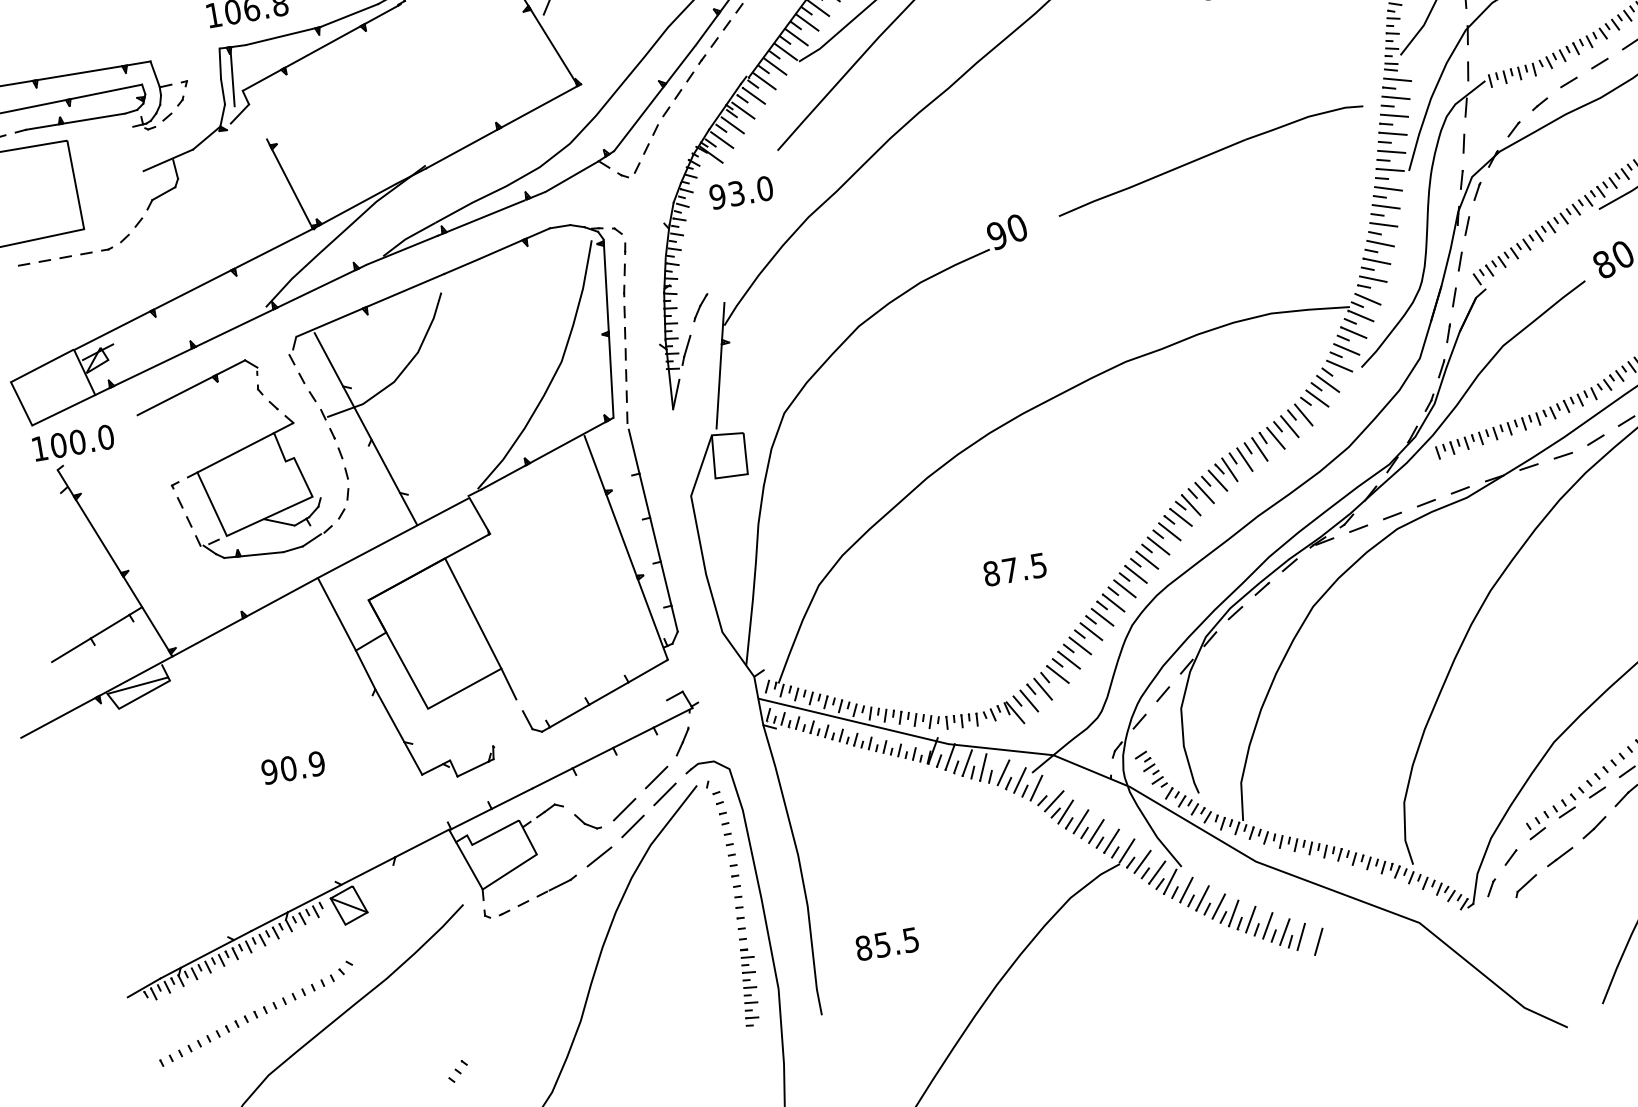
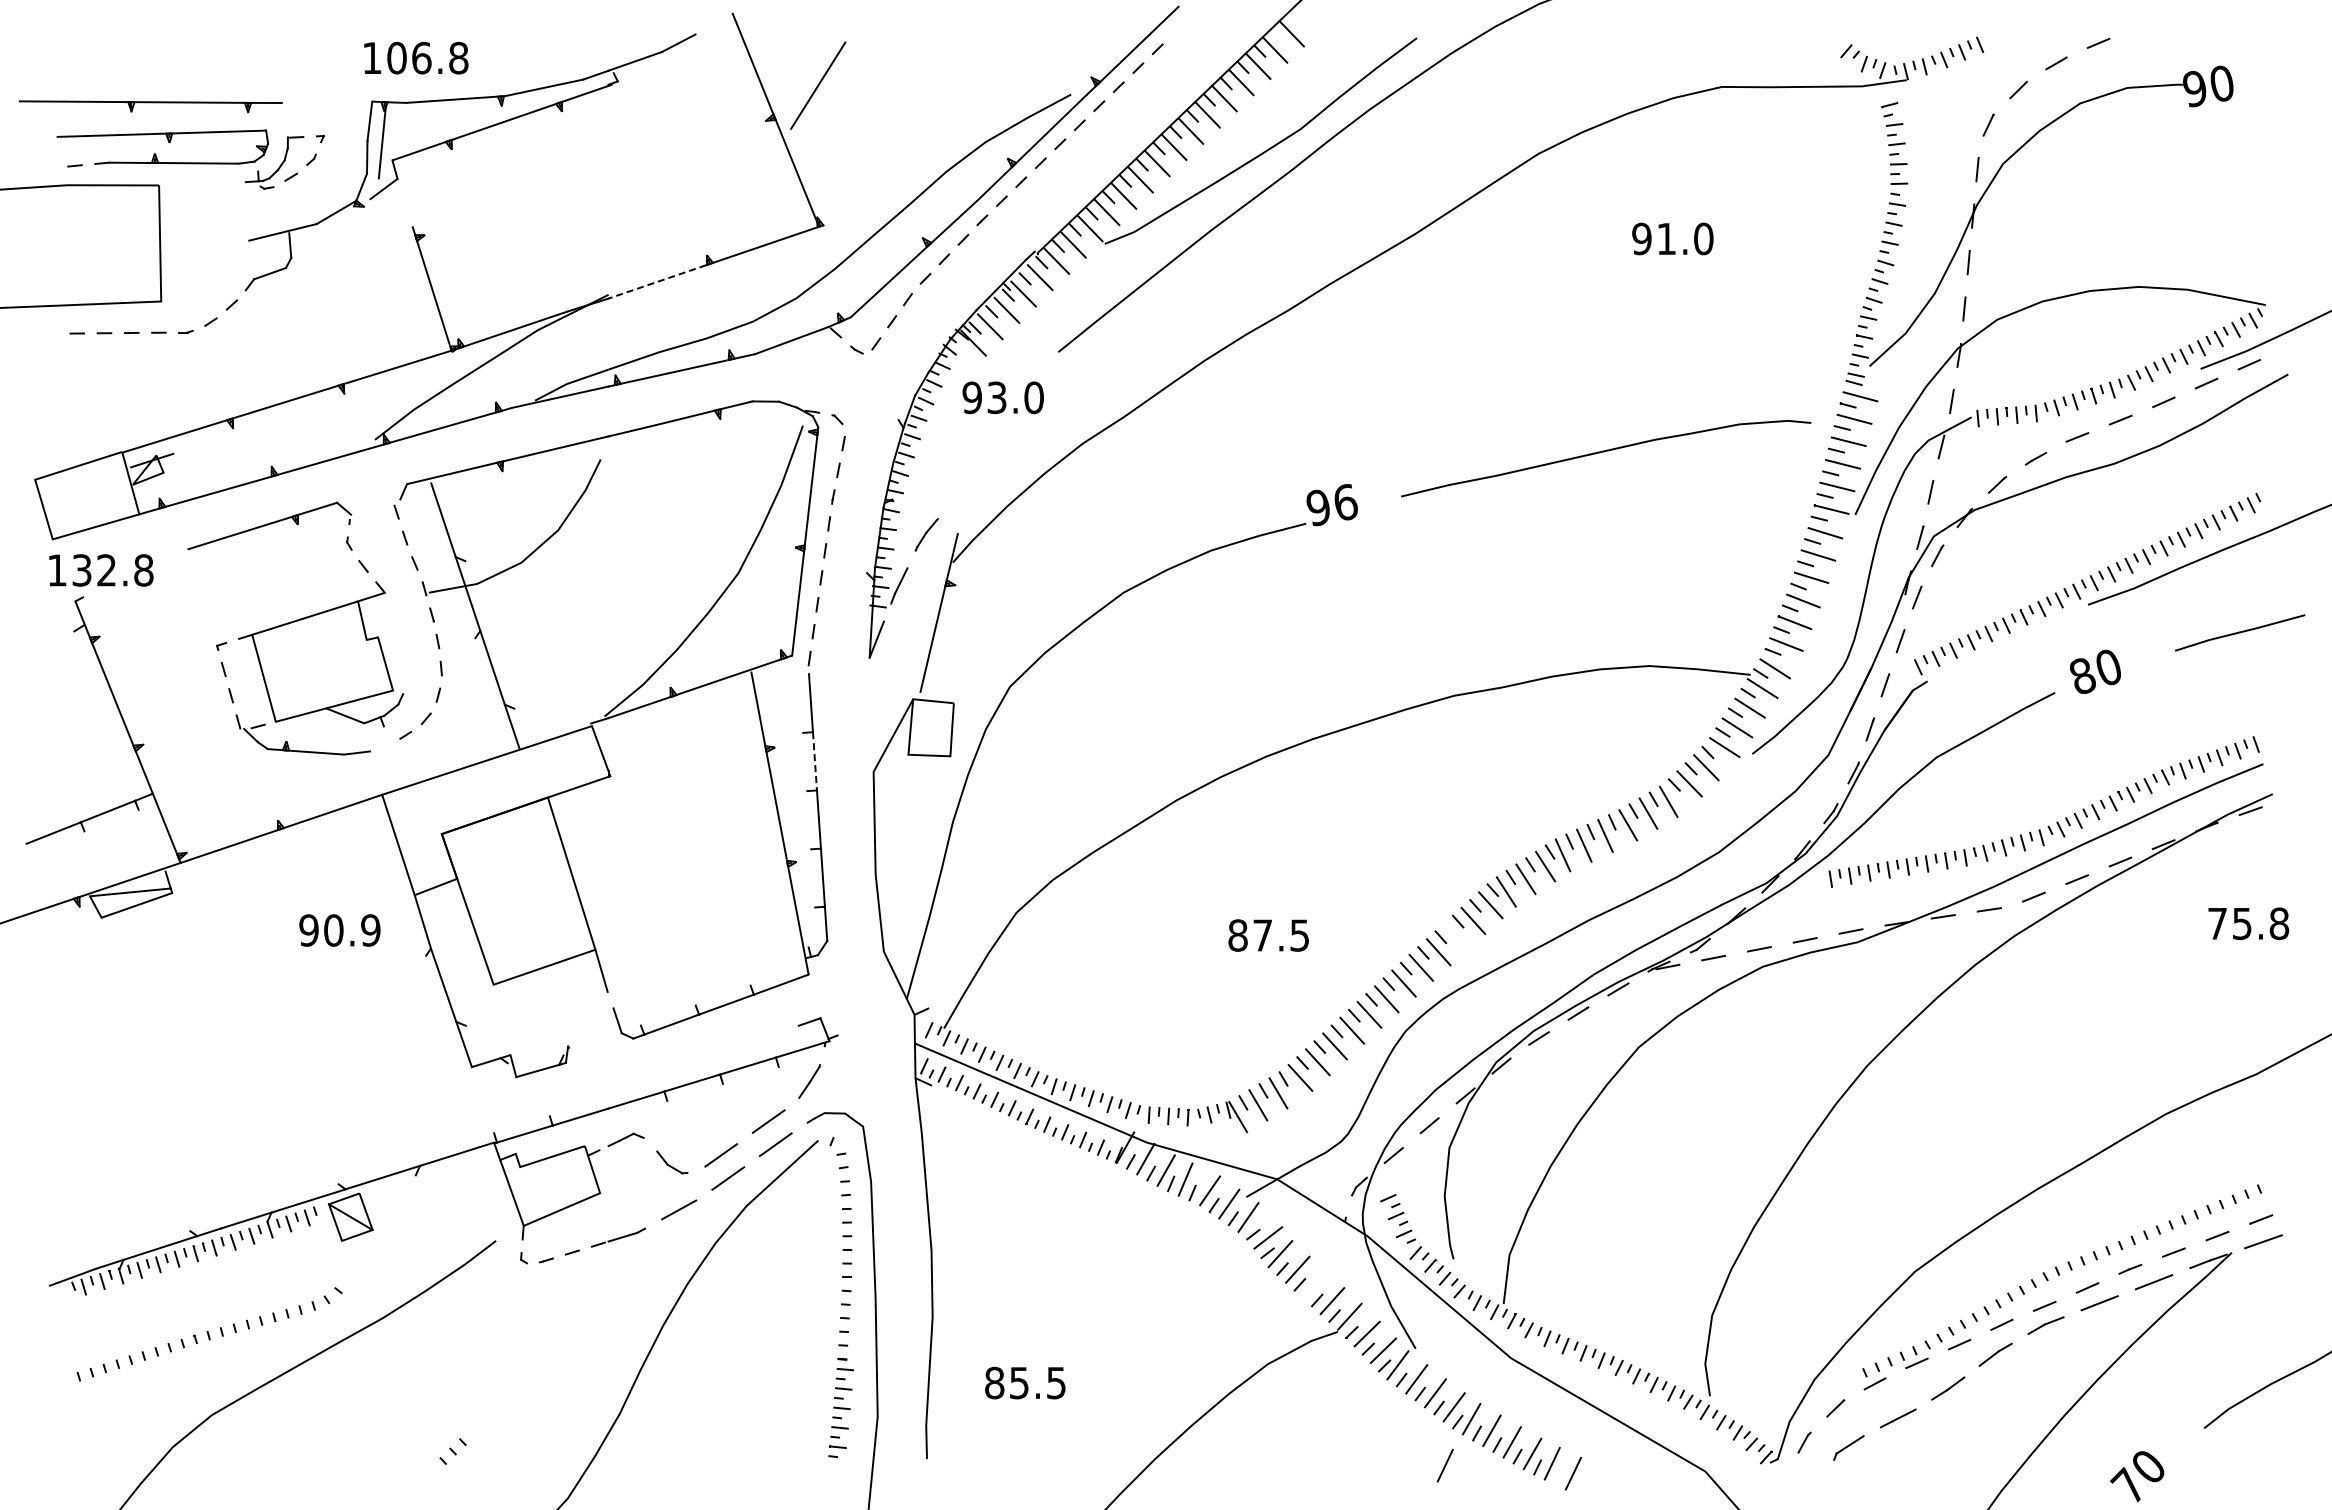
line: (154, 74) -> (284, 120), removed
line: (461, 148) -> (657, 281), solid -> dashed
text: (1017, 228) -> (1345, 502), 90 -> 96
text: (82, 441) -> (112, 570), 100.0 -> 132.8
line: (645, 495) -> (815, 761), solid -> dashed
line: (311, 540) -> (382, 745), removed
line: (1158, 546) -> (1455, 936), removed
text: (293, 767) -> (339, 930), moved
line: (1095, 831) -> (1314, 1285), removed
line: (1218, 952) -> (1444, 1465), added

